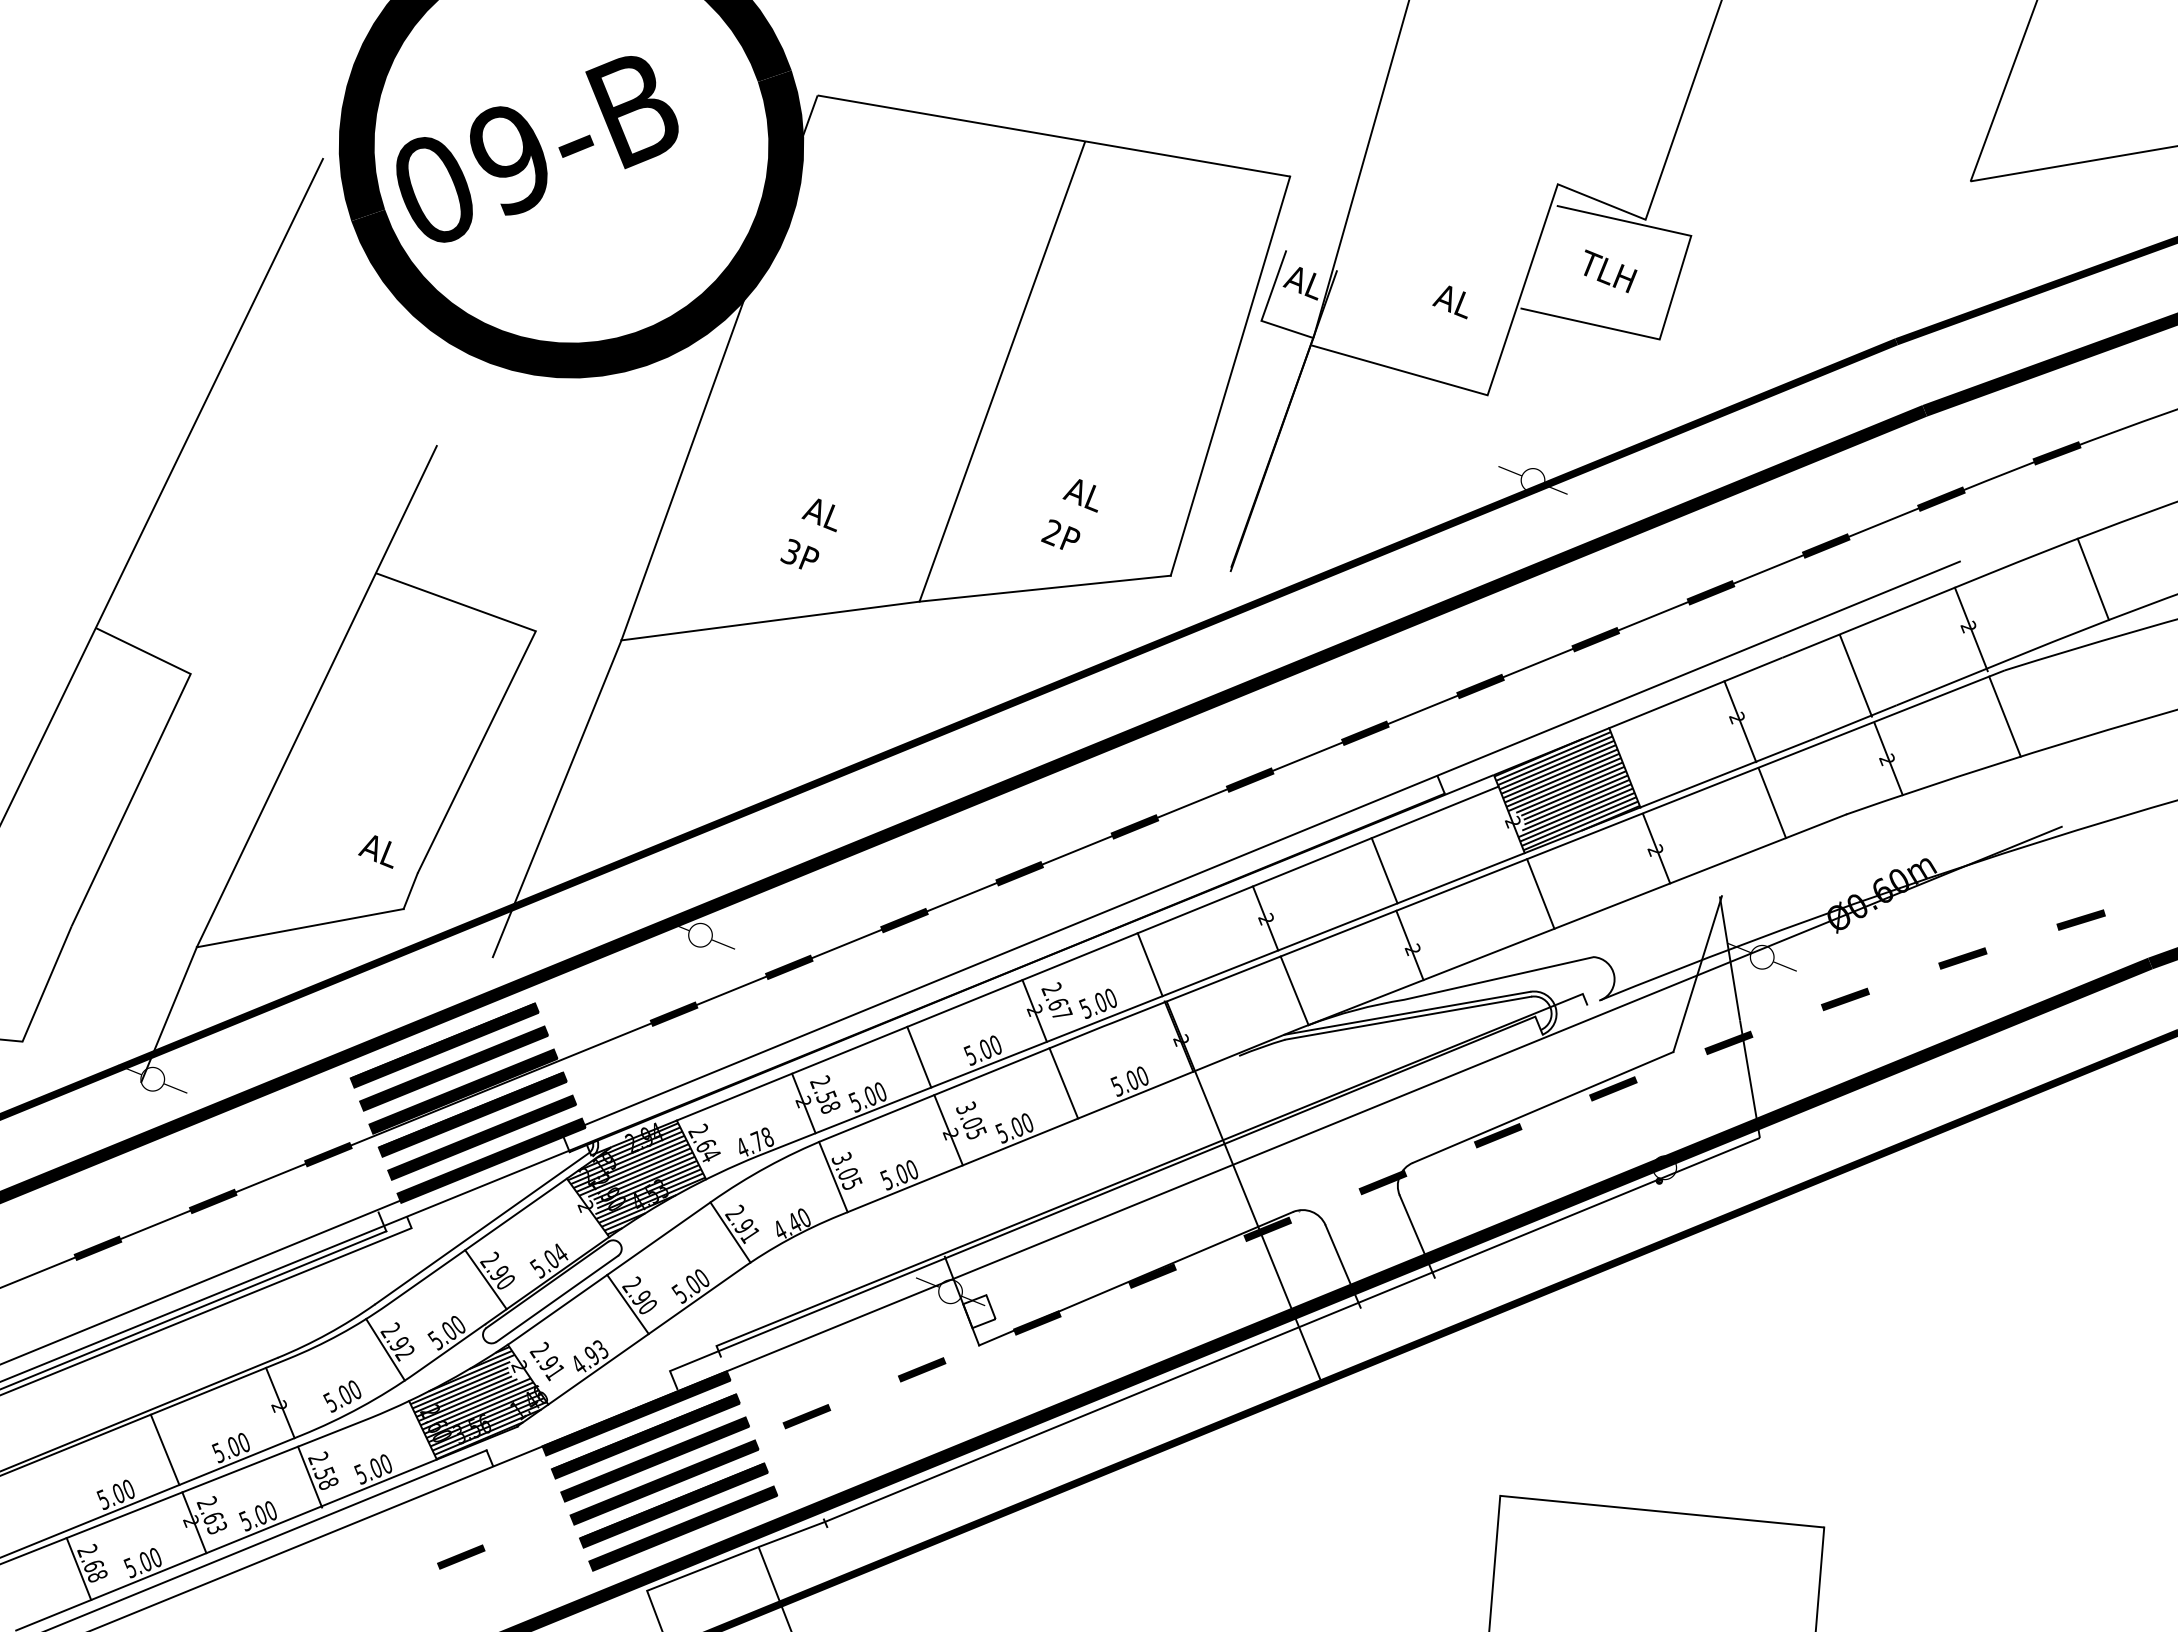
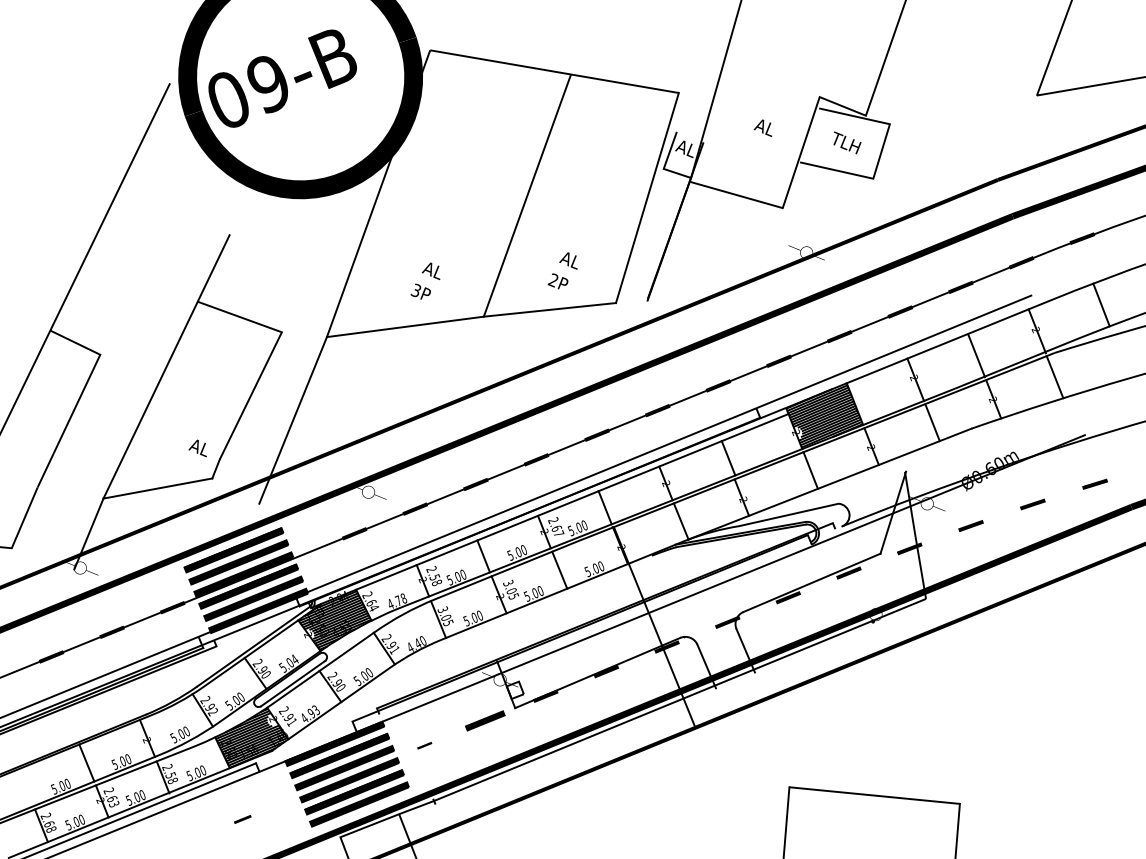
text: (1449, 301) -> (762, 127), moved
part: (920, 1368) -> (484, 720), size x1.6
part: (806, 1416) -> (424, 745), size x0.6
part: (460, 1557) -> (242, 819), size x0.7

